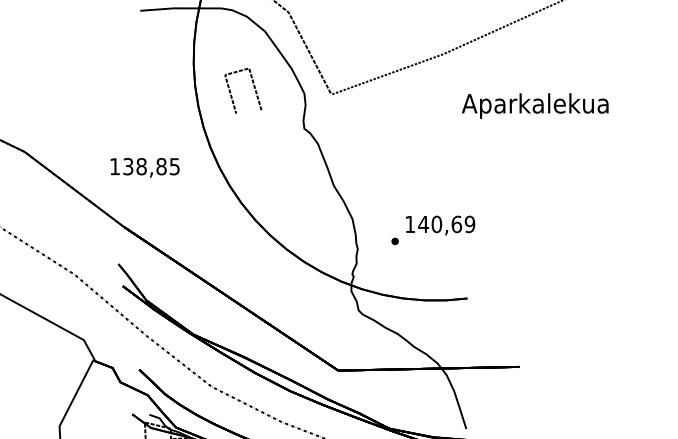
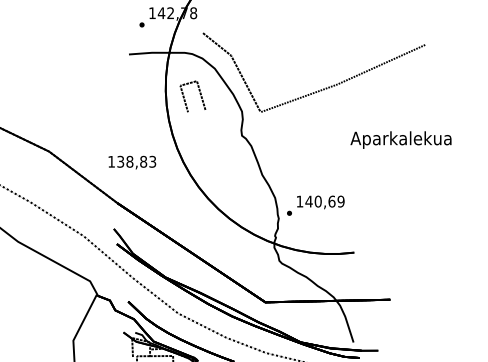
line: (252, 86) -> (199, 93), moved
text: (534, 105) -> (400, 139), moved
text: (174, 164) -> (152, 160), 138,85 -> 138,83
text: (432, 230) -> (315, 205), moved

